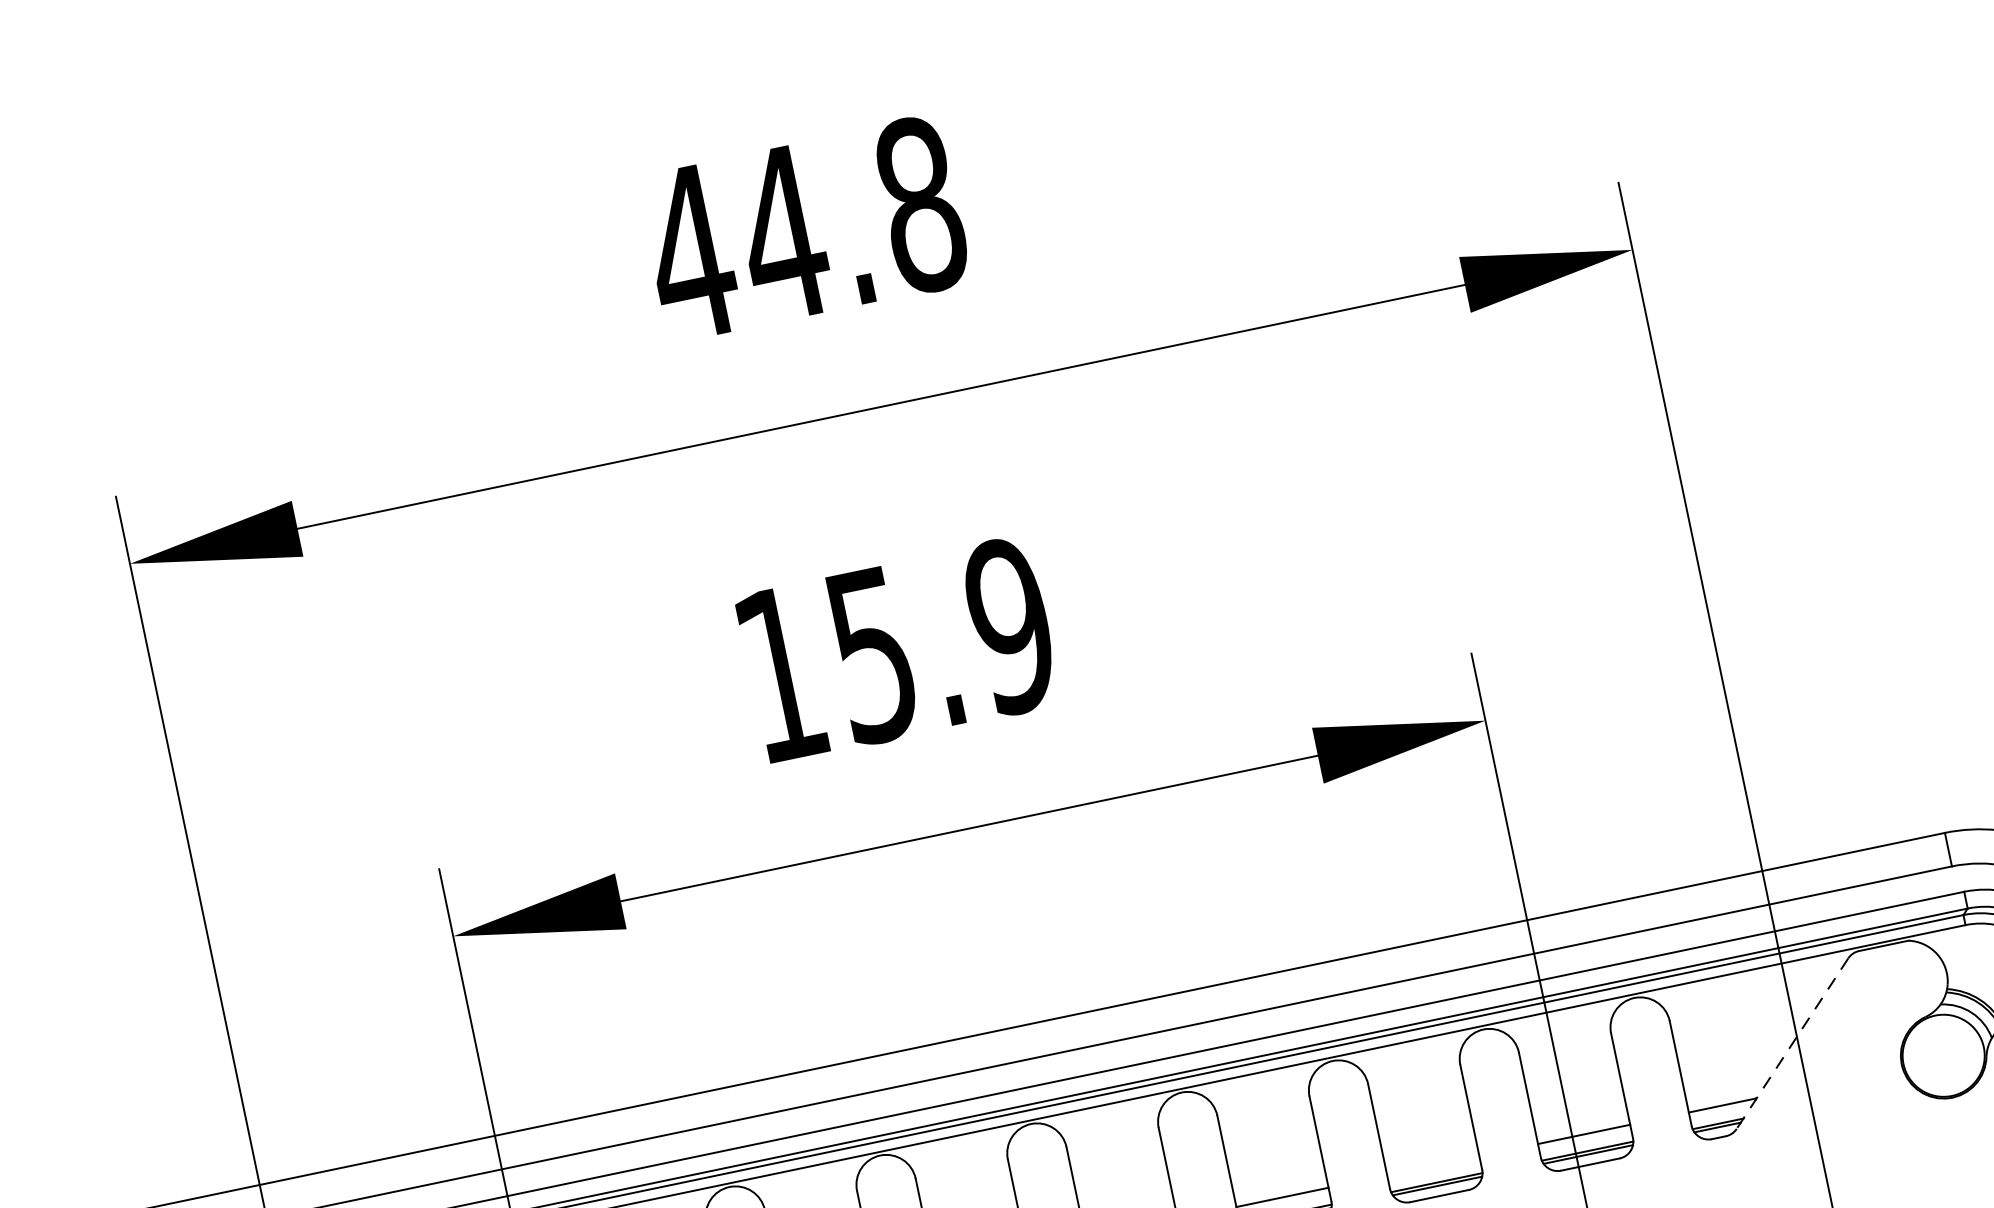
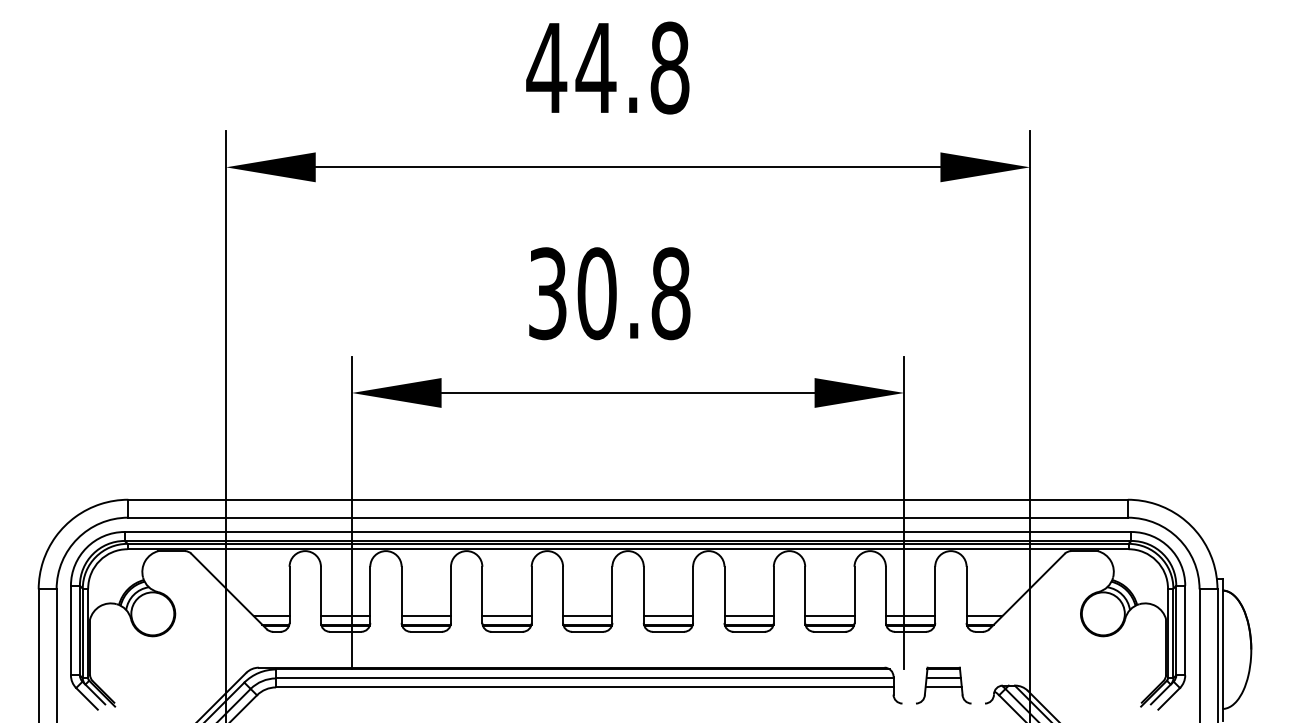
text: (895, 649) -> (609, 293), 15.9 -> 30.8
line: (1791, 1043) -> (1026, 591), dashed -> solid
line: (1432, 1165) -> (829, 615), added

